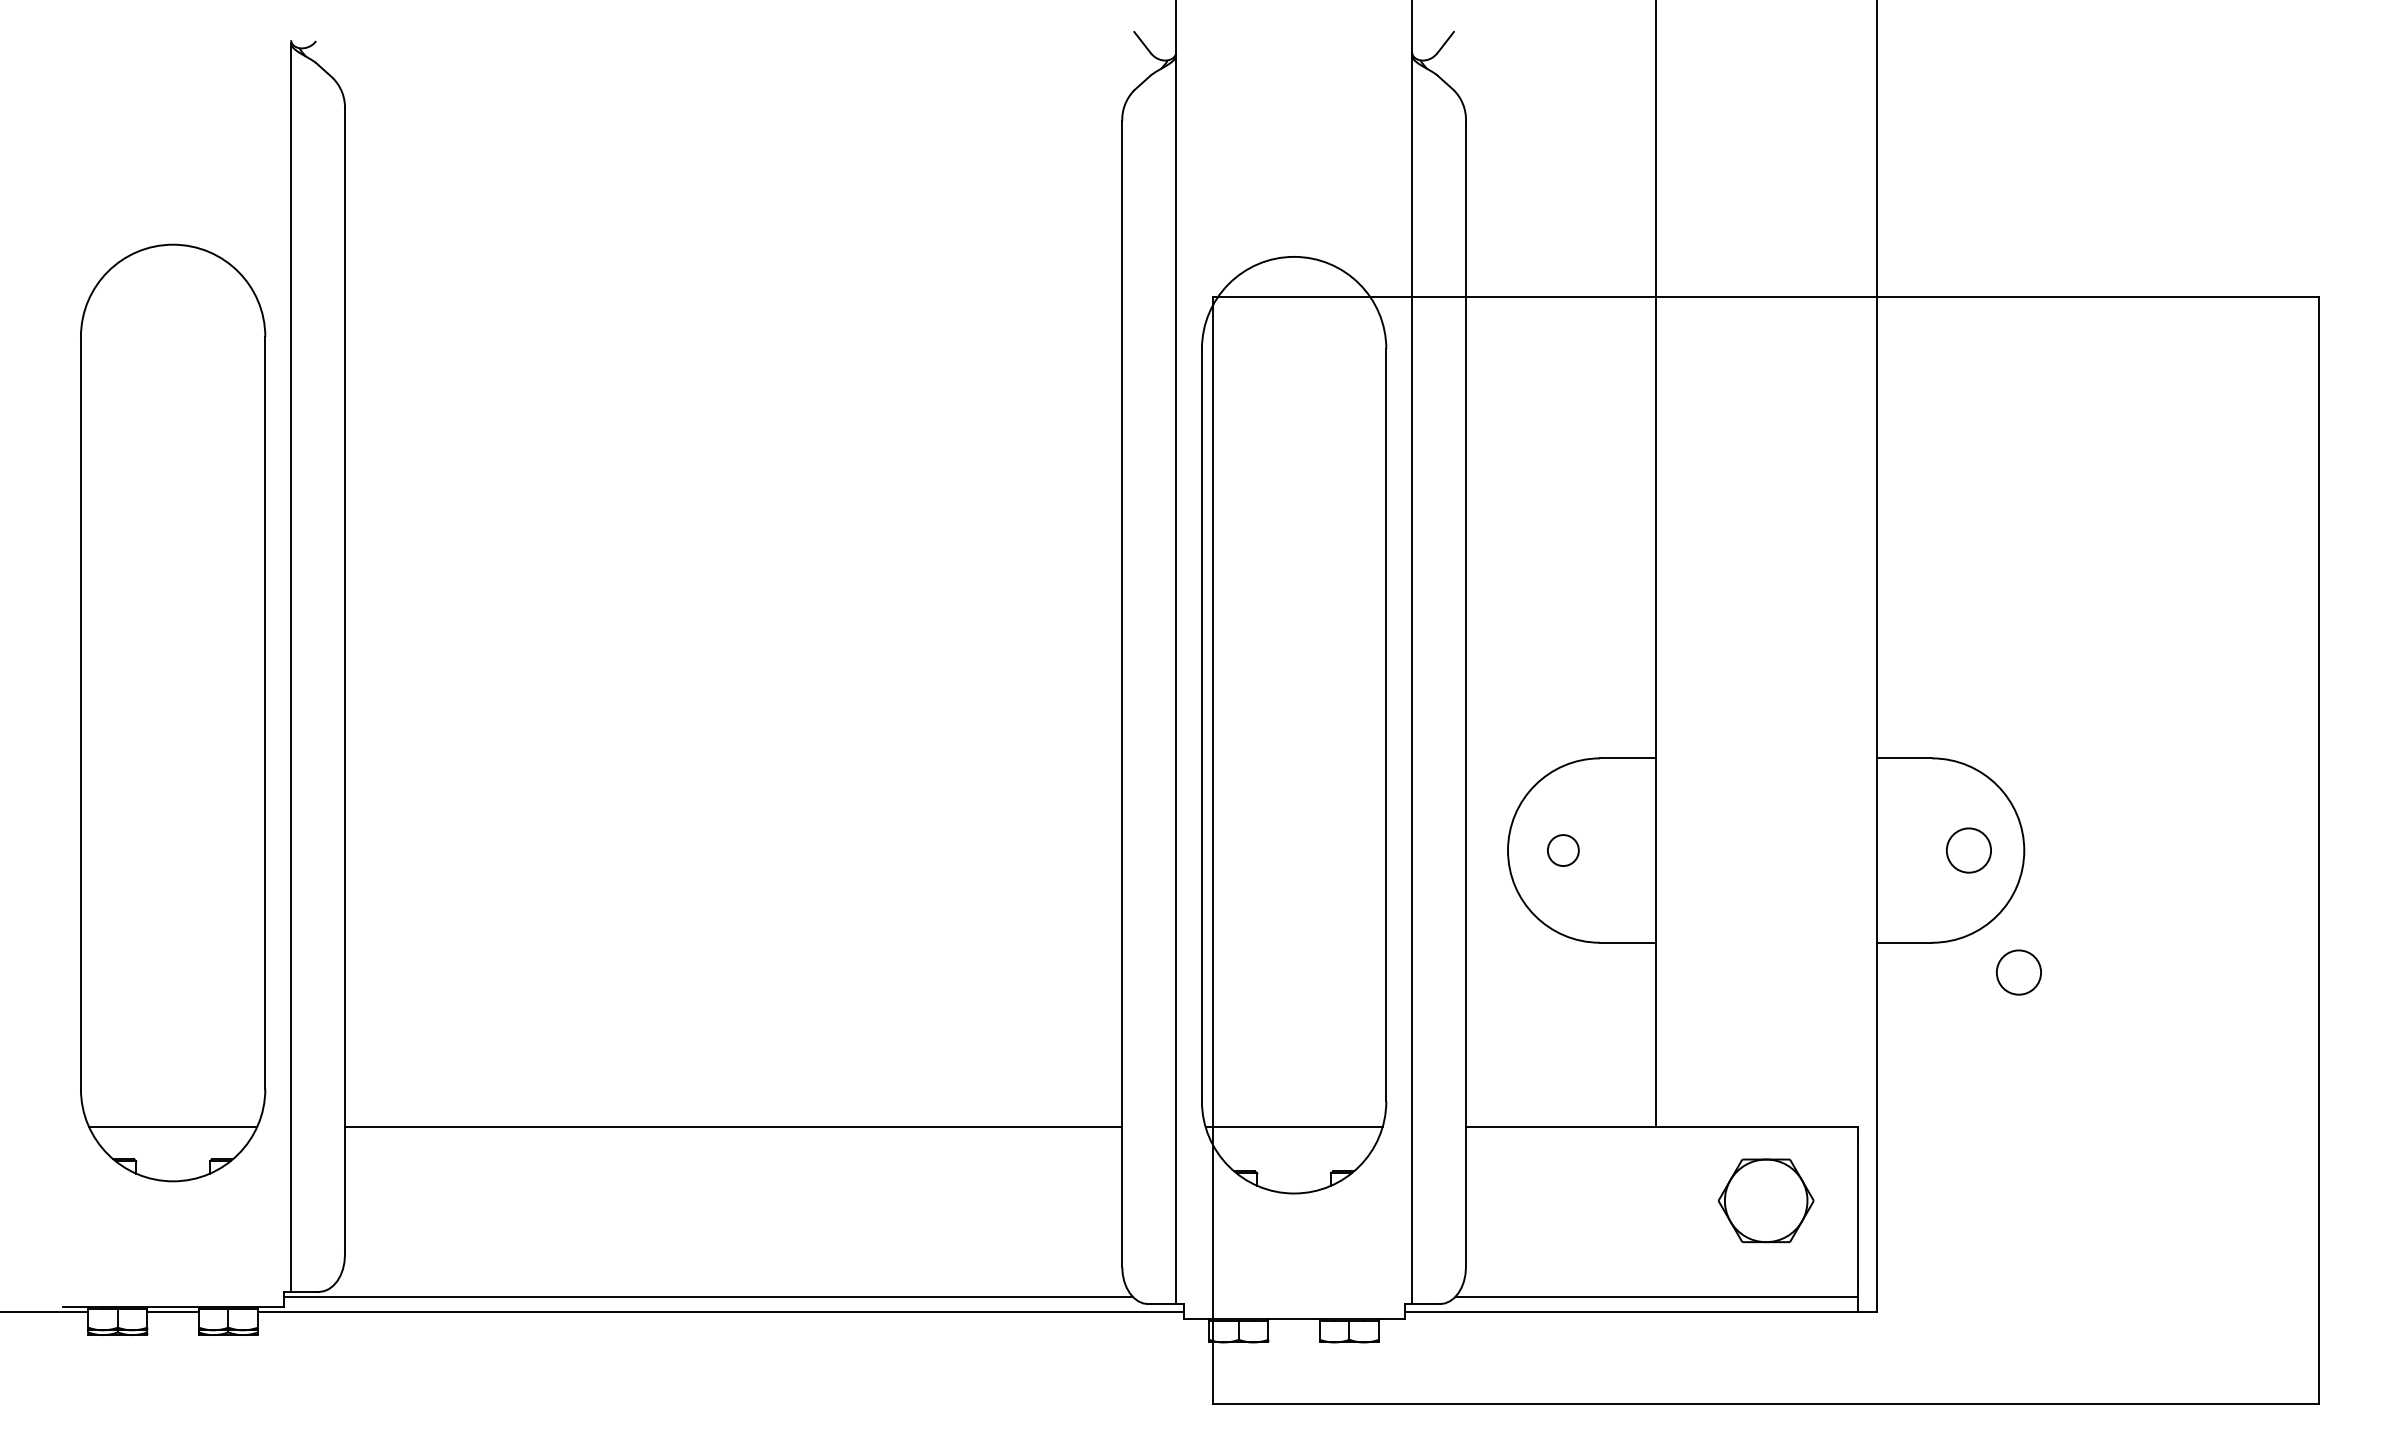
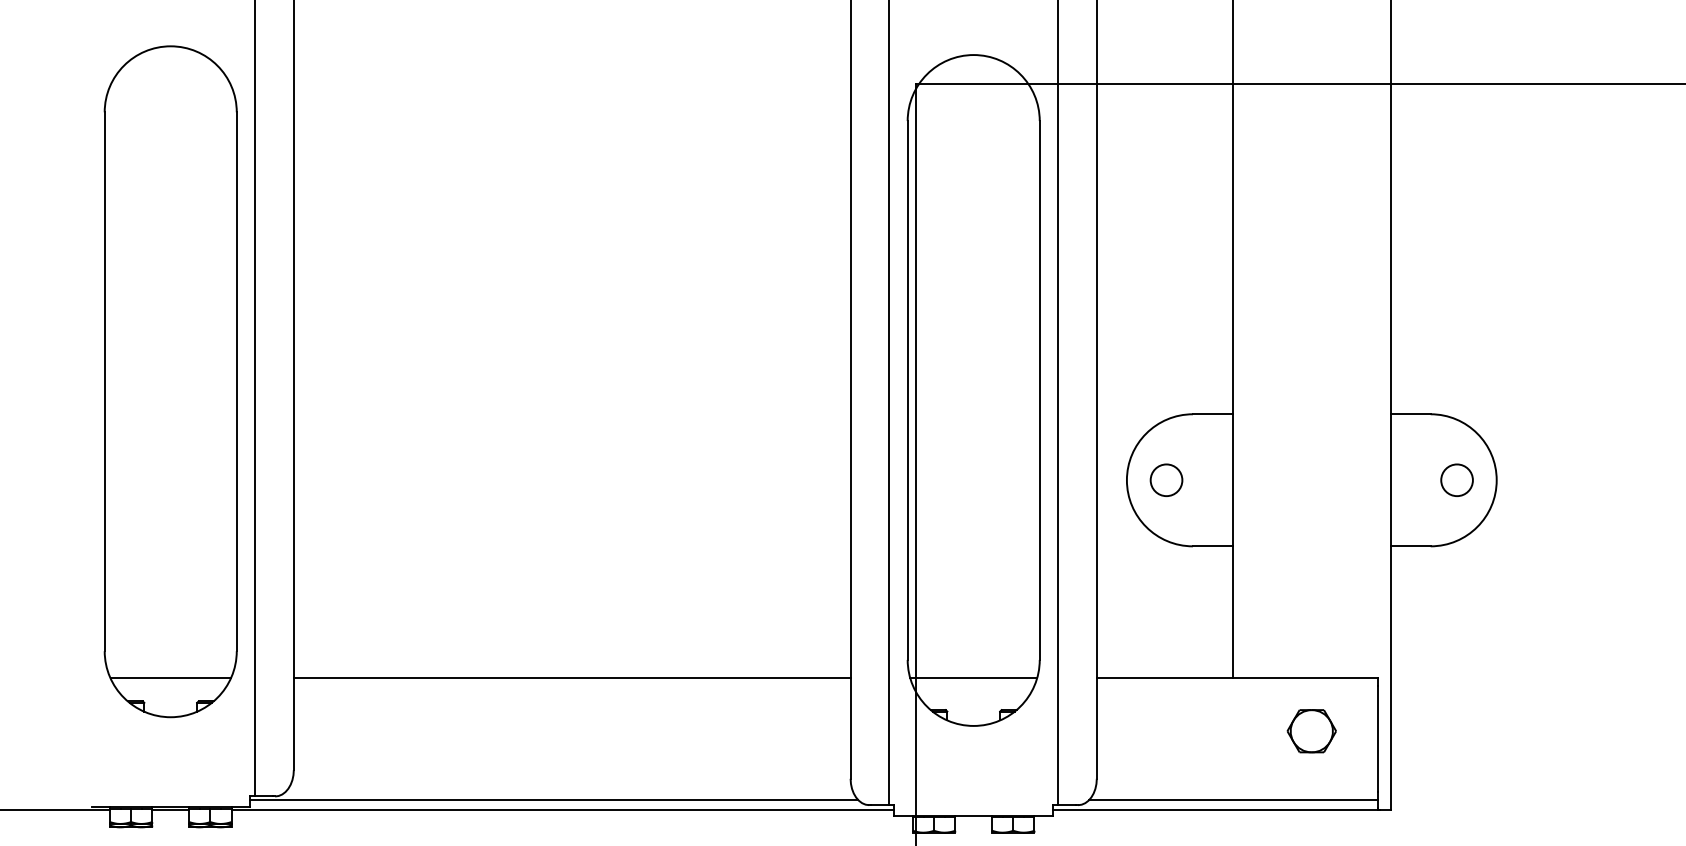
circle: (1563, 850) -> (1166, 480), size x1.43
circle: (2018, 972) -> (1492, 567), removed
part: (1765, 1200) -> (1311, 730), size x0.71

